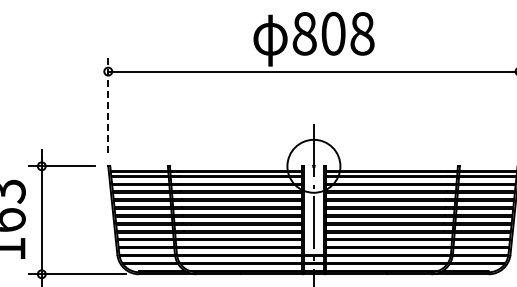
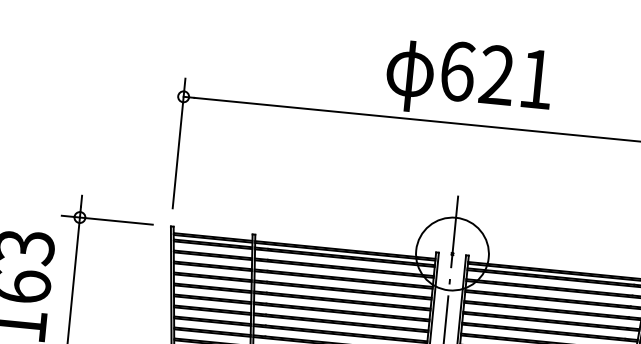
text: (333, 33) -> (497, 74), 808 -> 621
line: (108, 105) -> (179, 143), dashed -> solid

